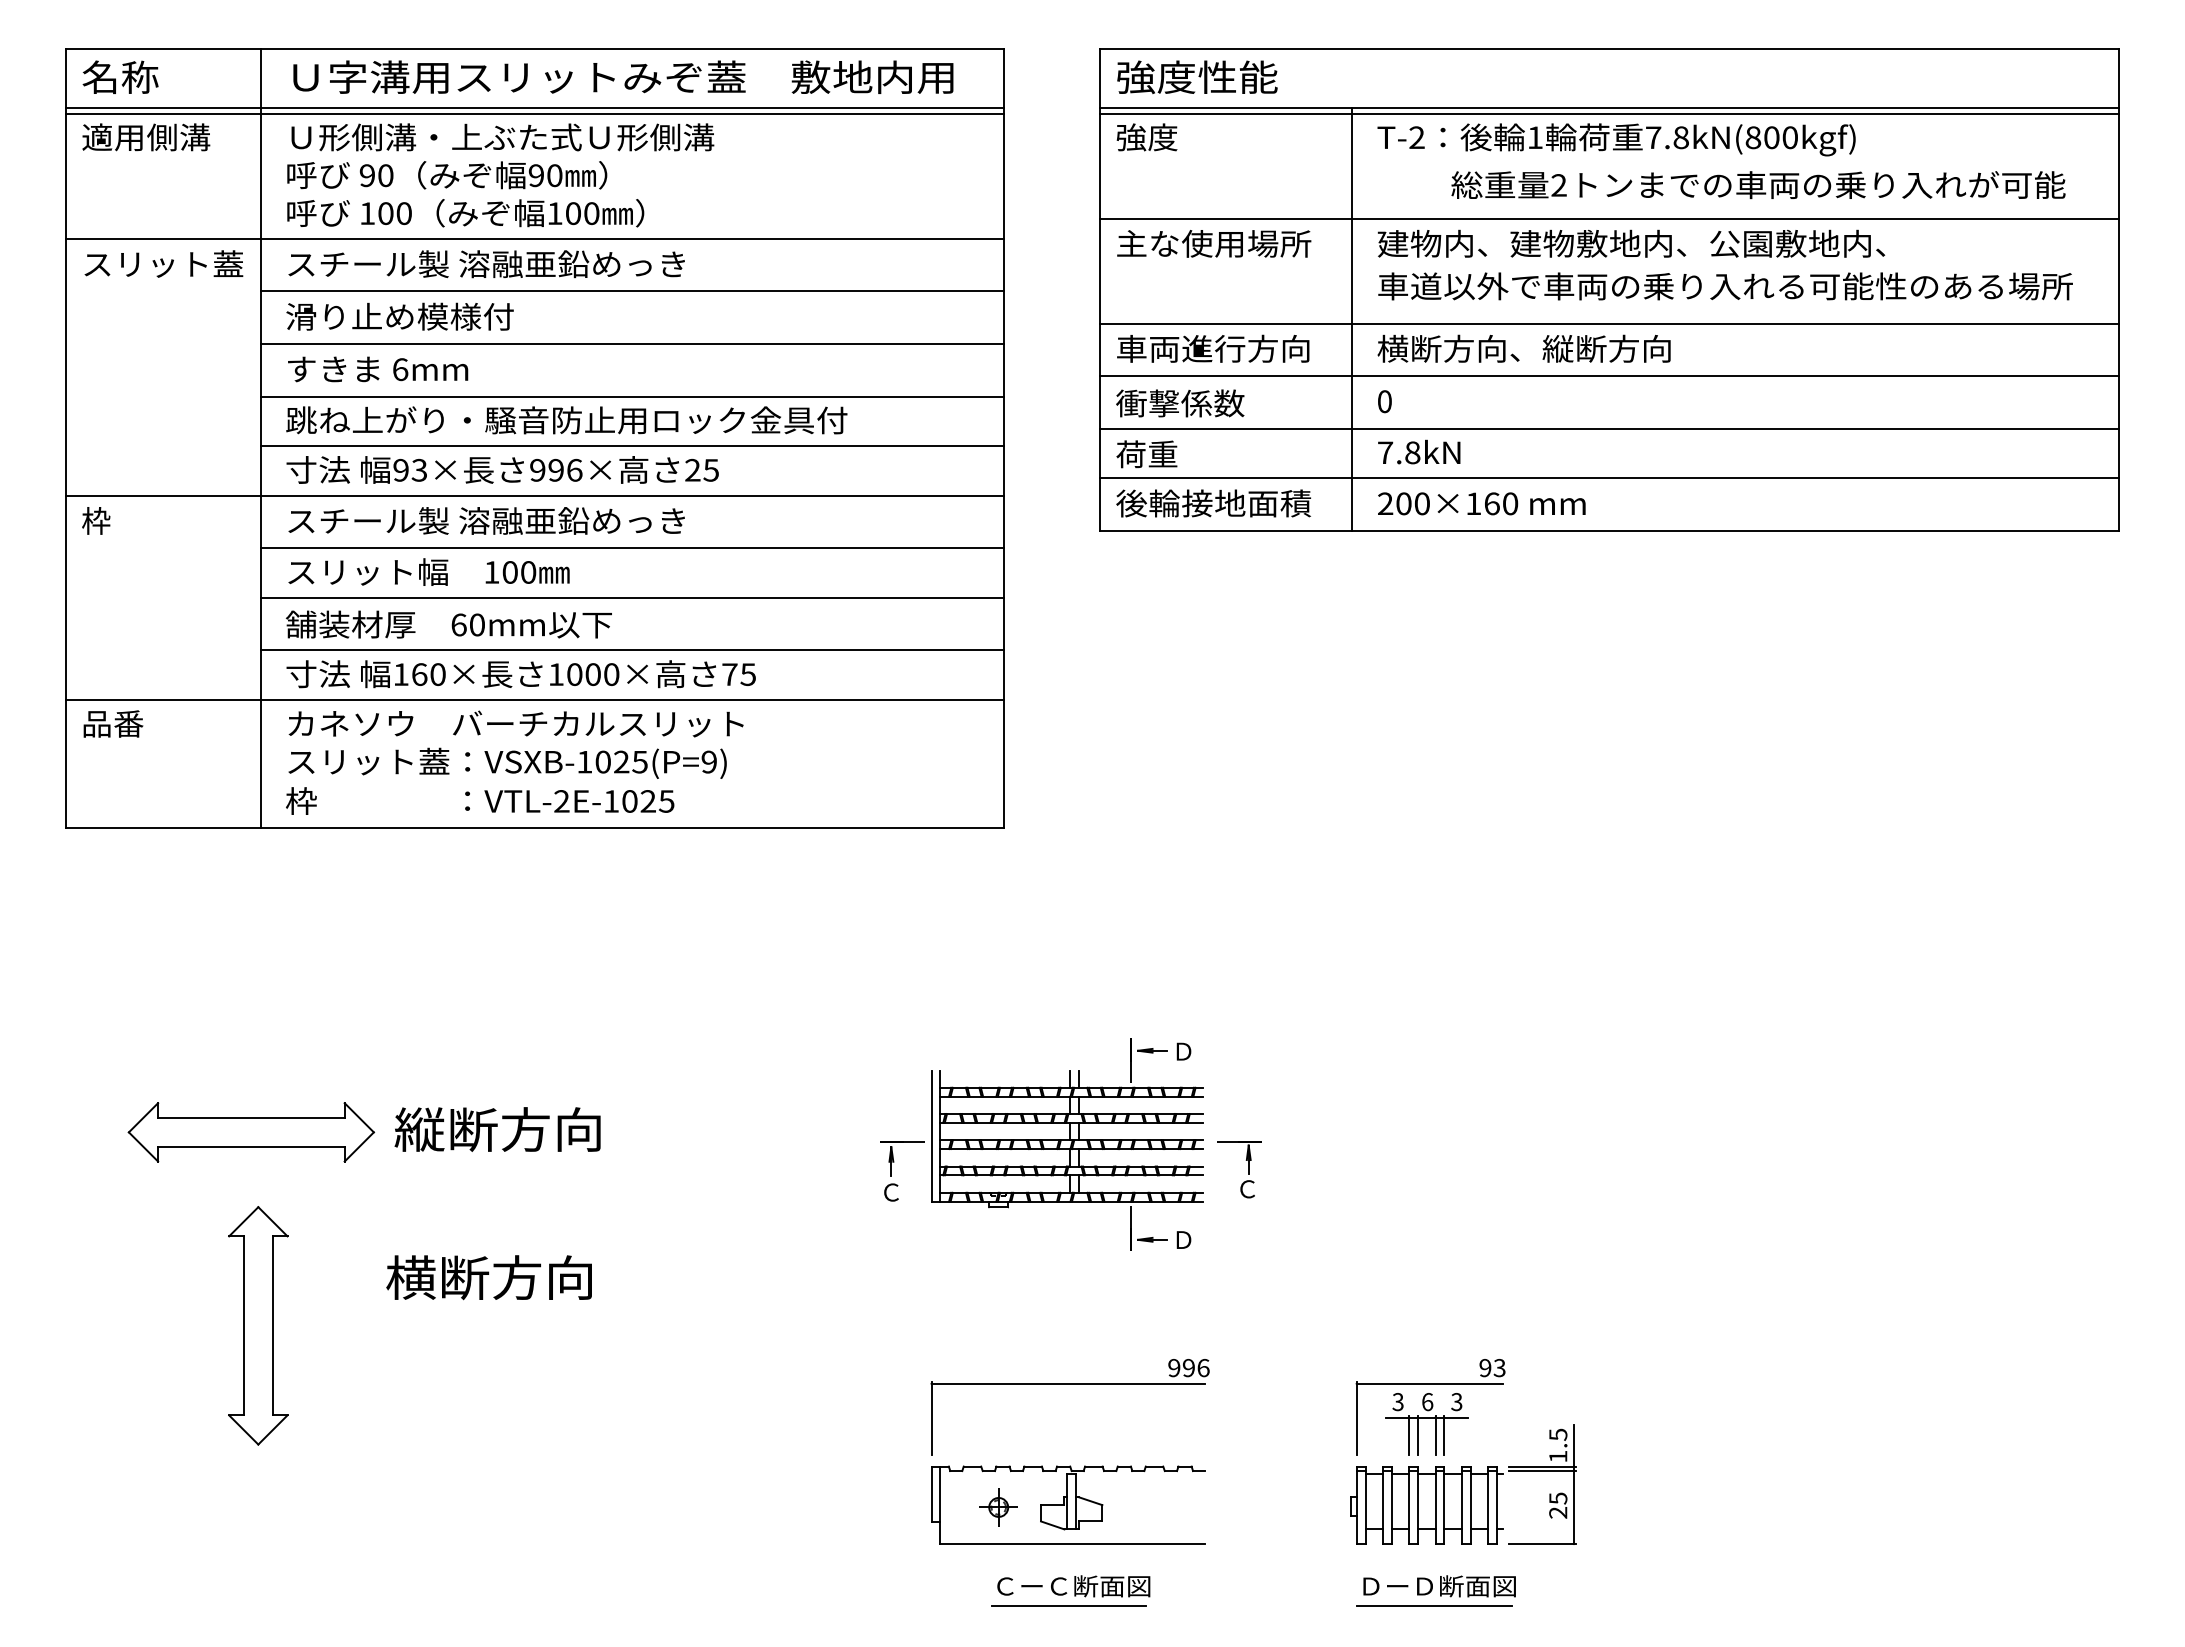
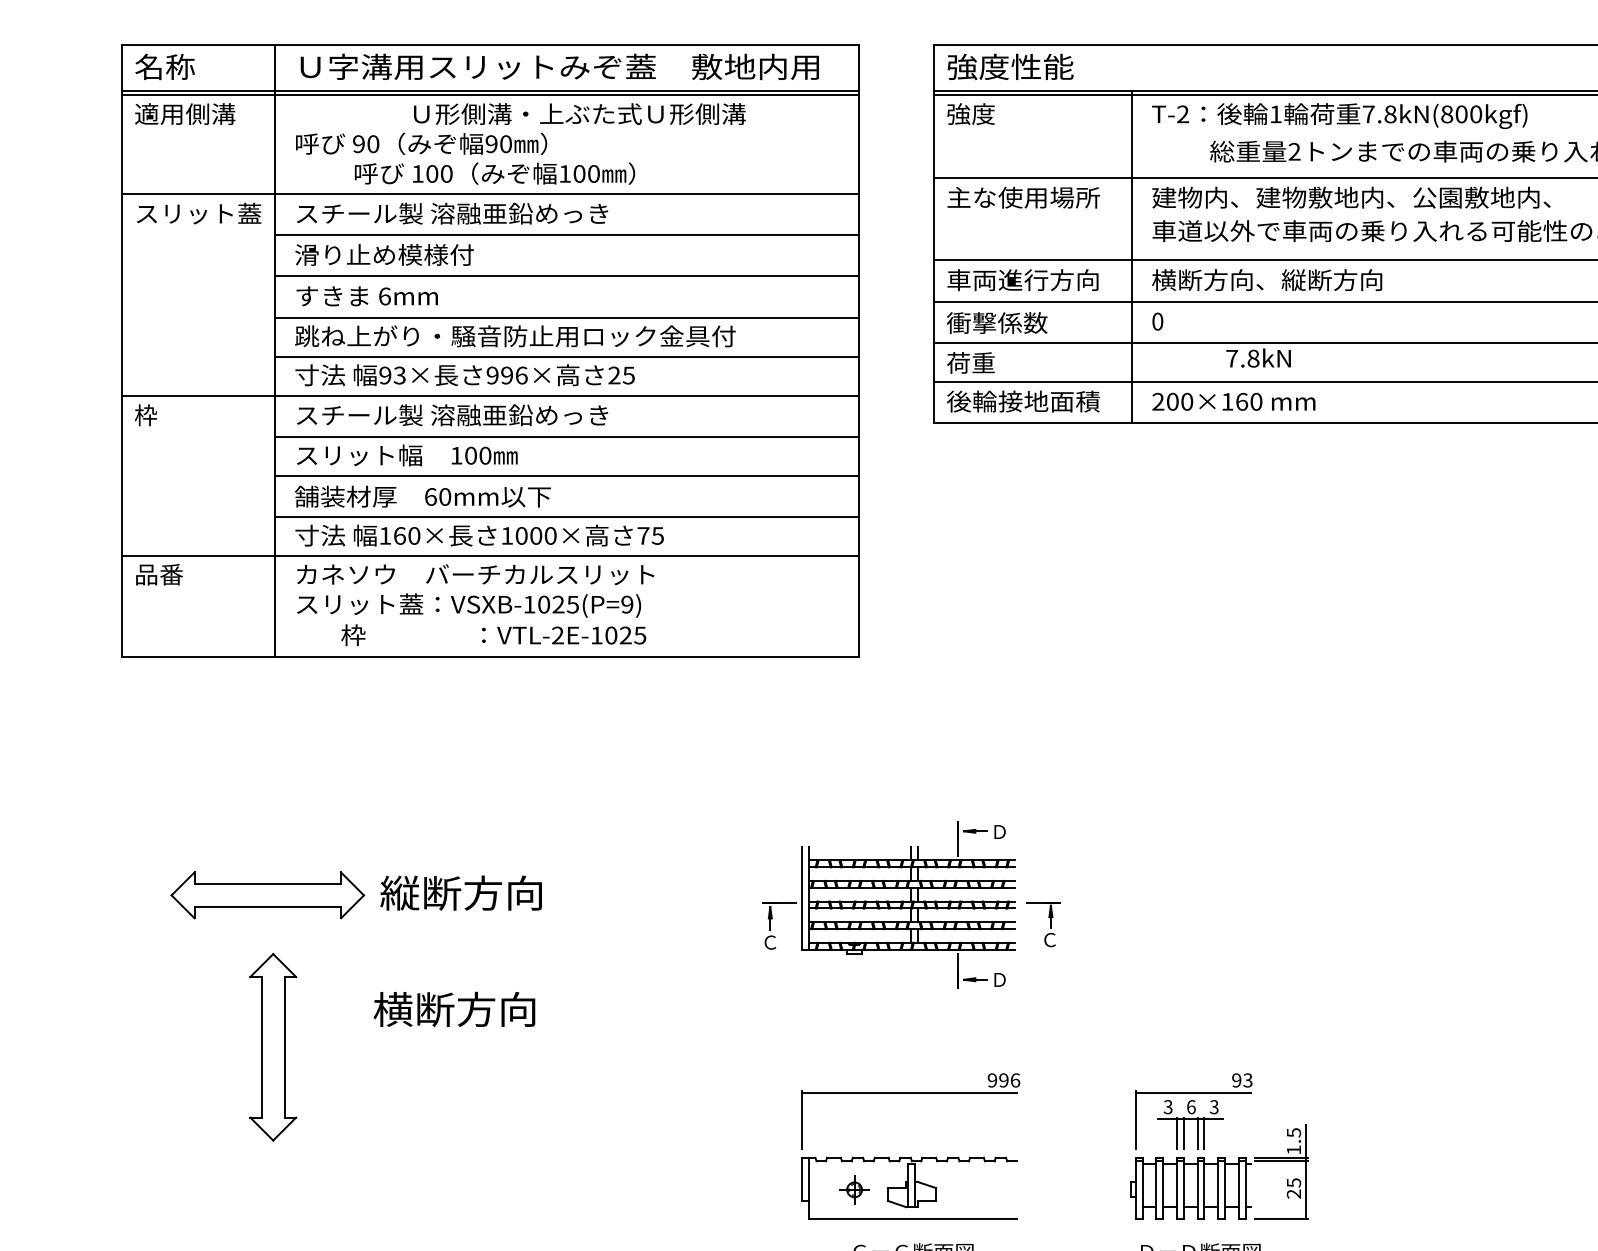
text: (502, 137) -> (579, 114), moved
text: (465, 213) -> (494, 173), moved
text: (1419, 451) -> (1258, 357), moved
text: (480, 800) -> (494, 634), moved

